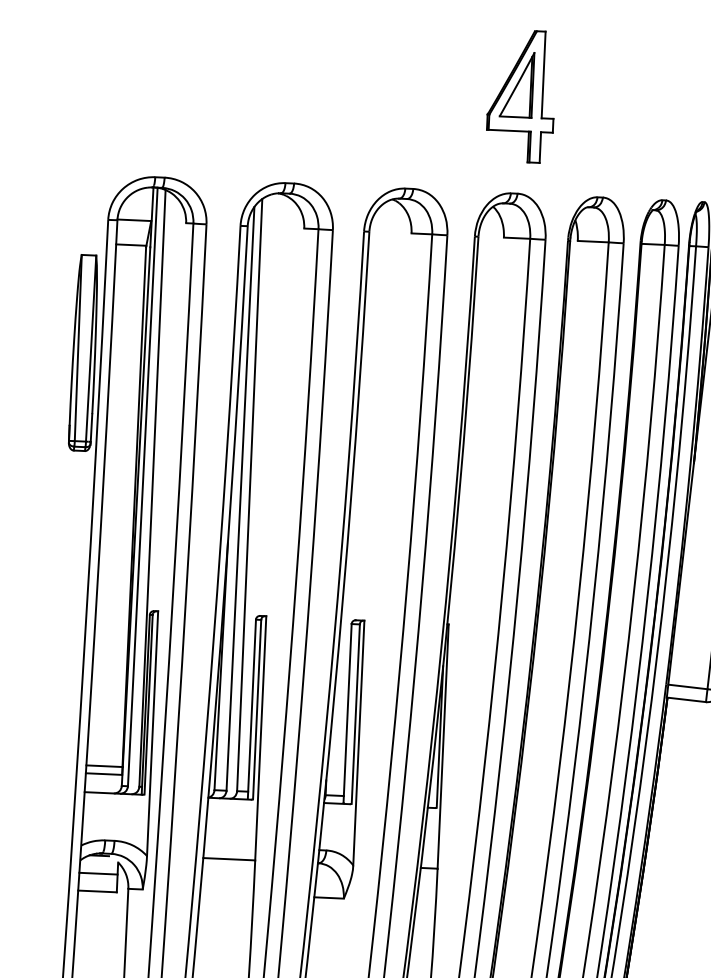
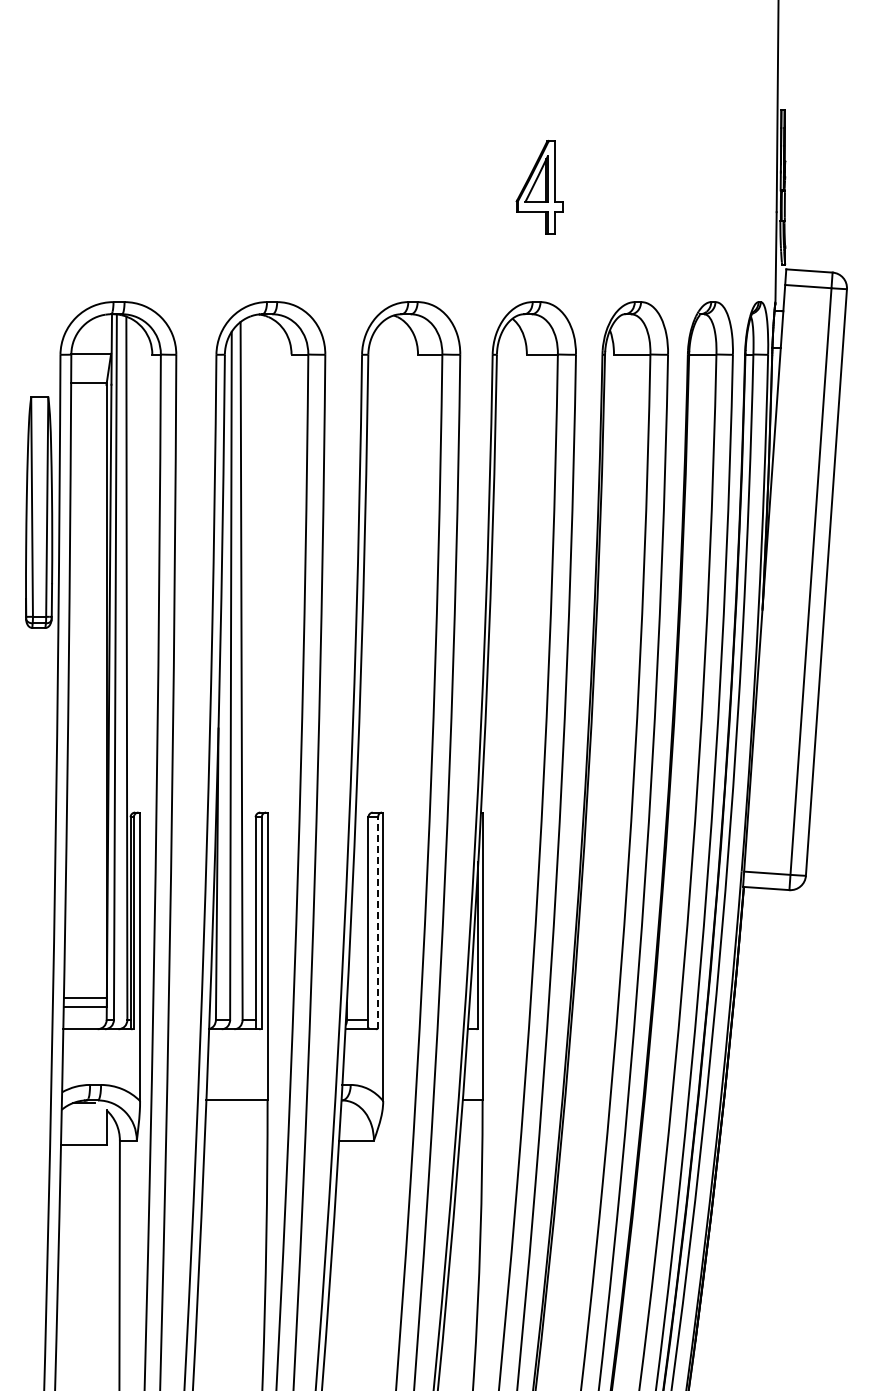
part: (521, 96) -> (539, 187), size x0.6
line: (356, 713) -> (378, 922), solid -> dashed
line: (98, 873) -> (83, 1124), removed

